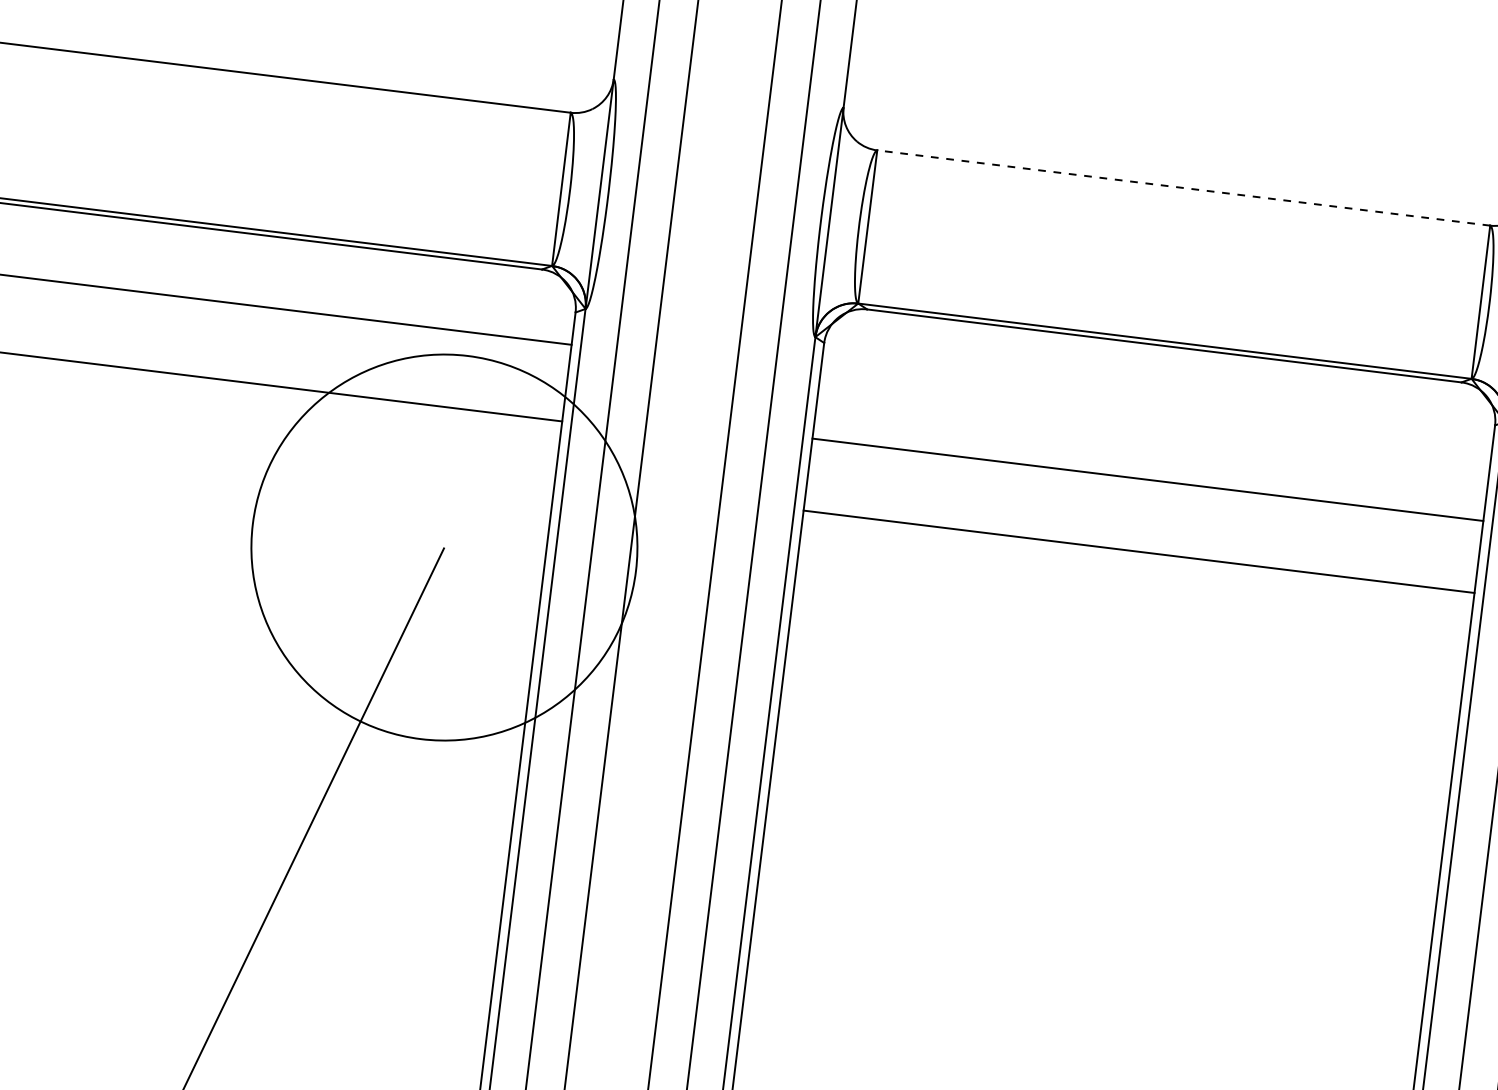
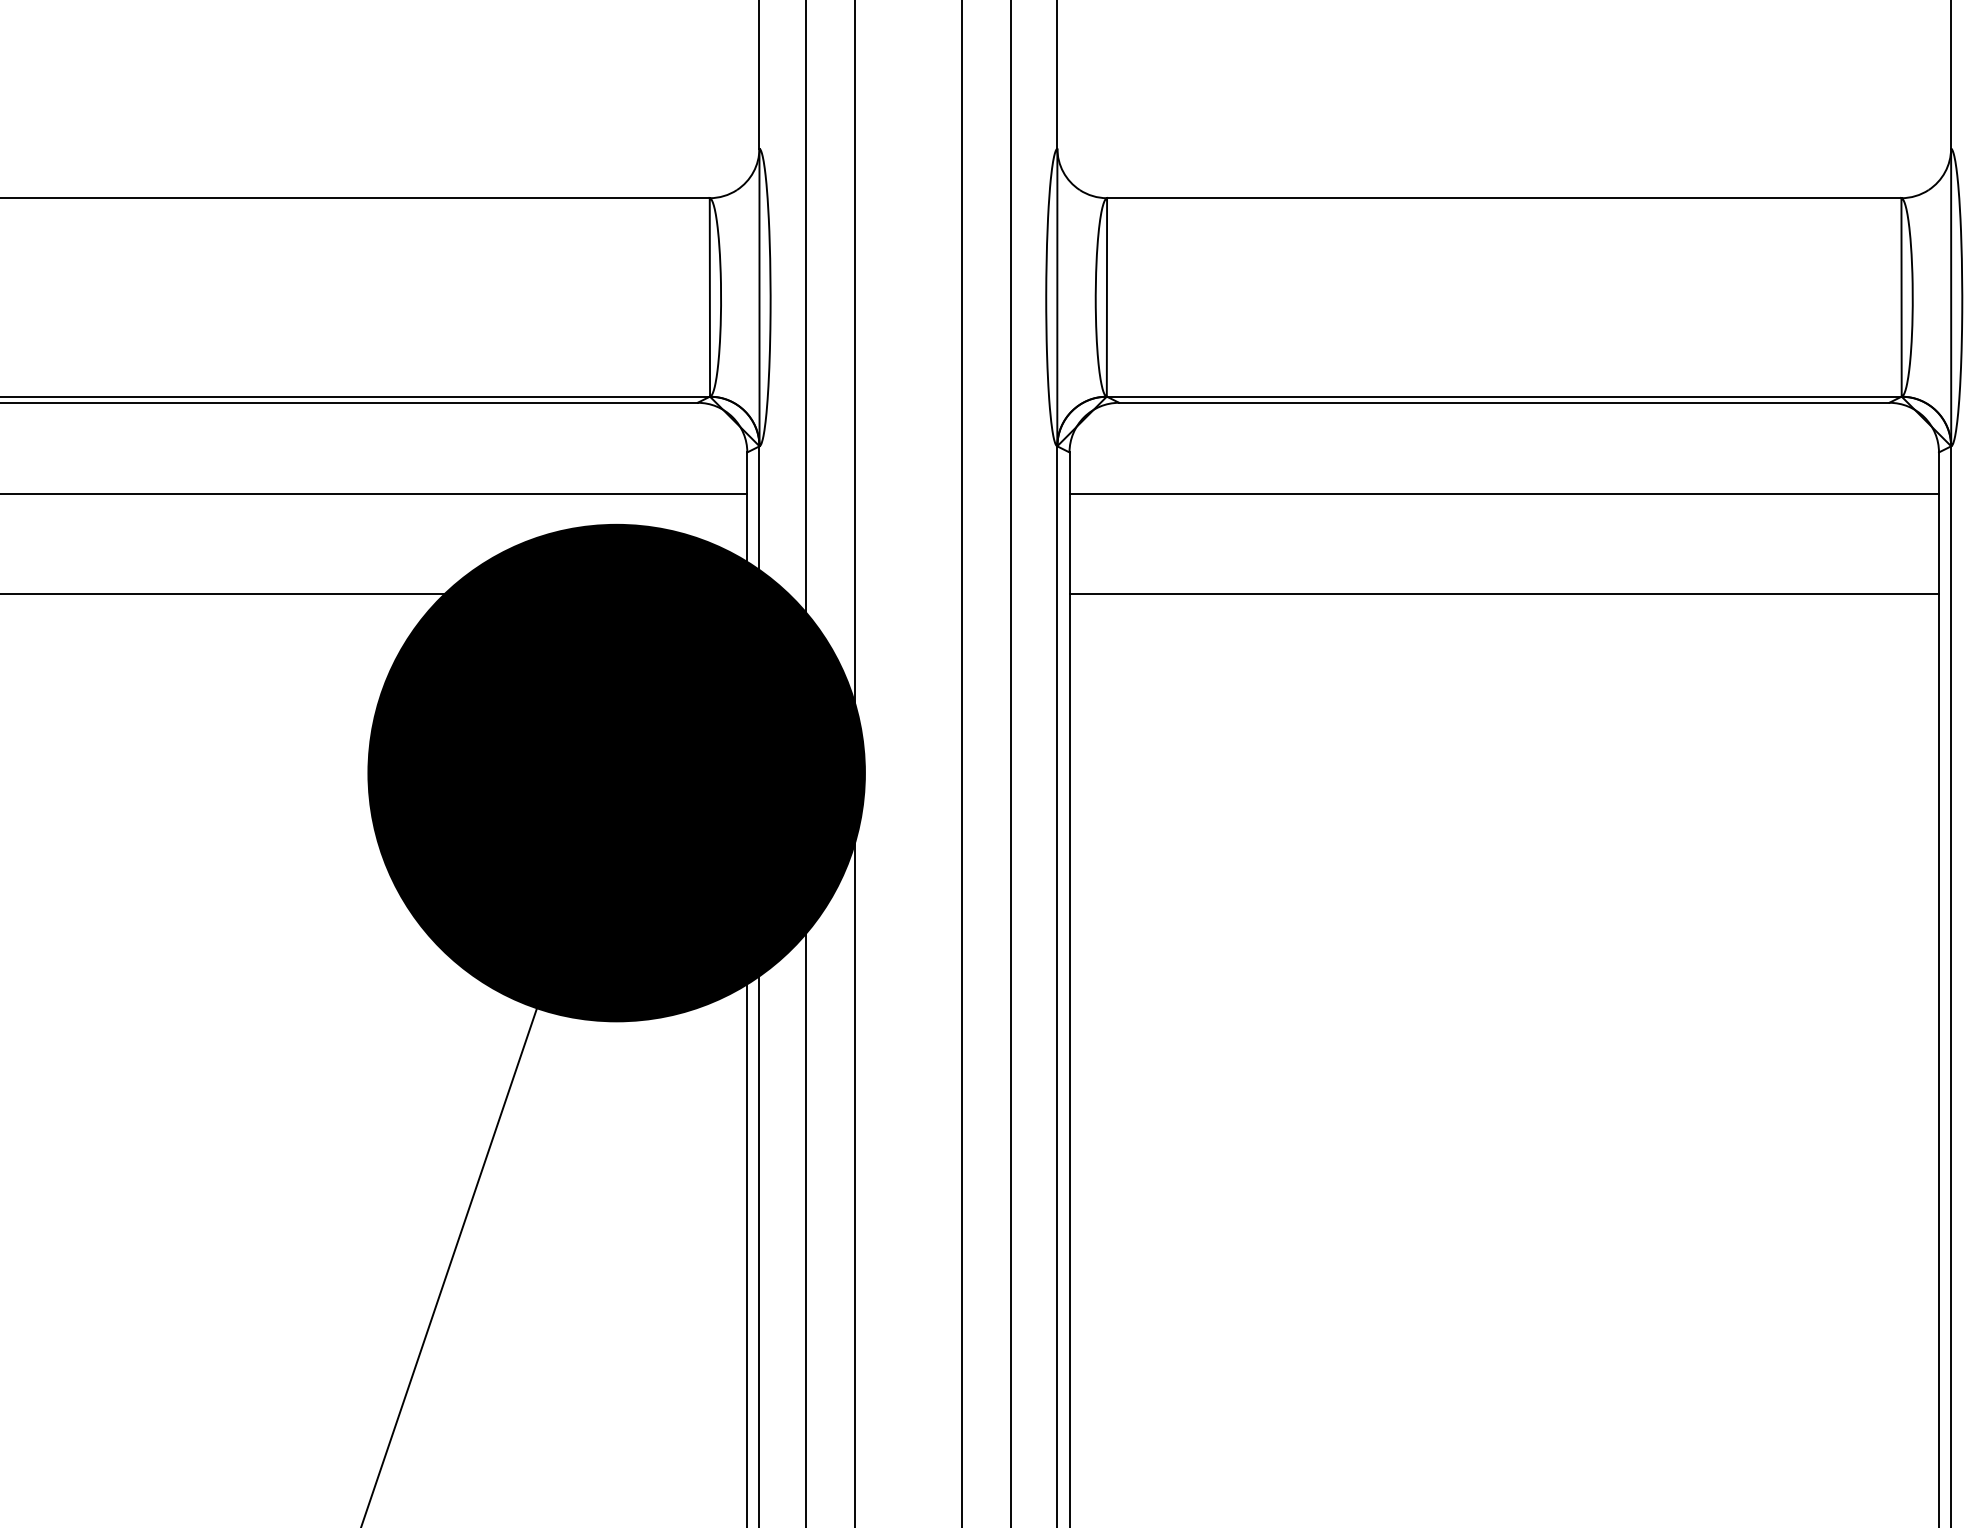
line: (1183, 188) -> (1503, 198), dashed -> solid
line: (1147, 479) -> (1503, 494), moved
fill: (444, 547) -> (616, 772), added
line: (1138, 551) -> (1503, 593), moved

